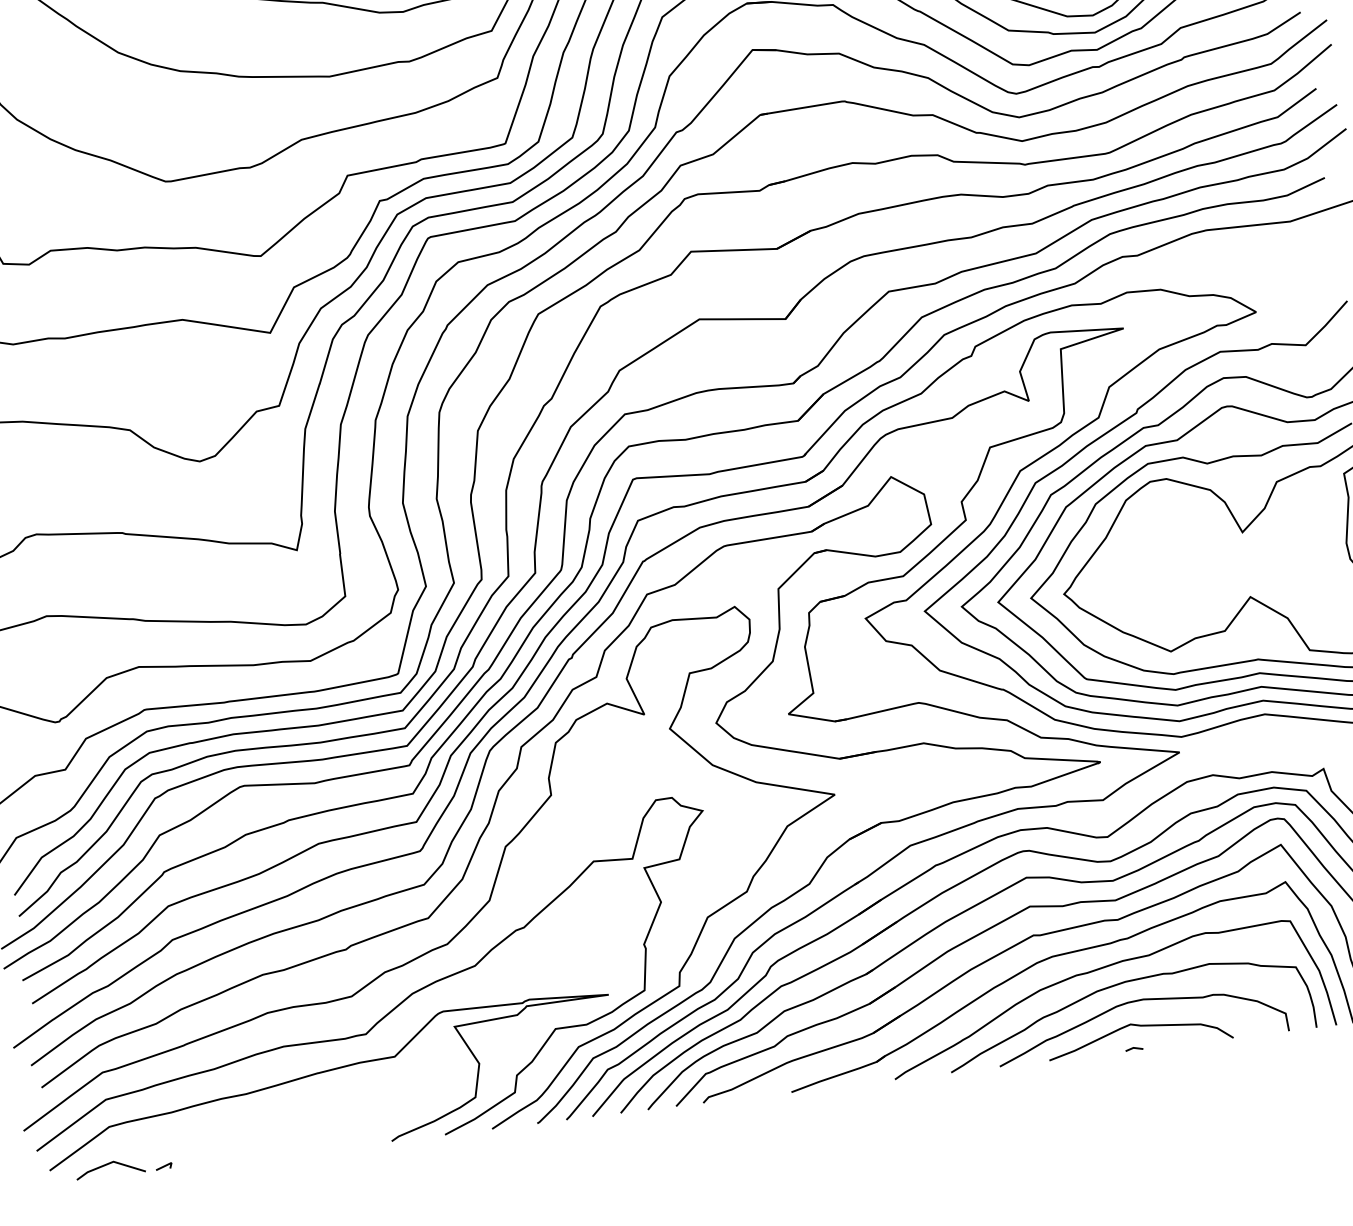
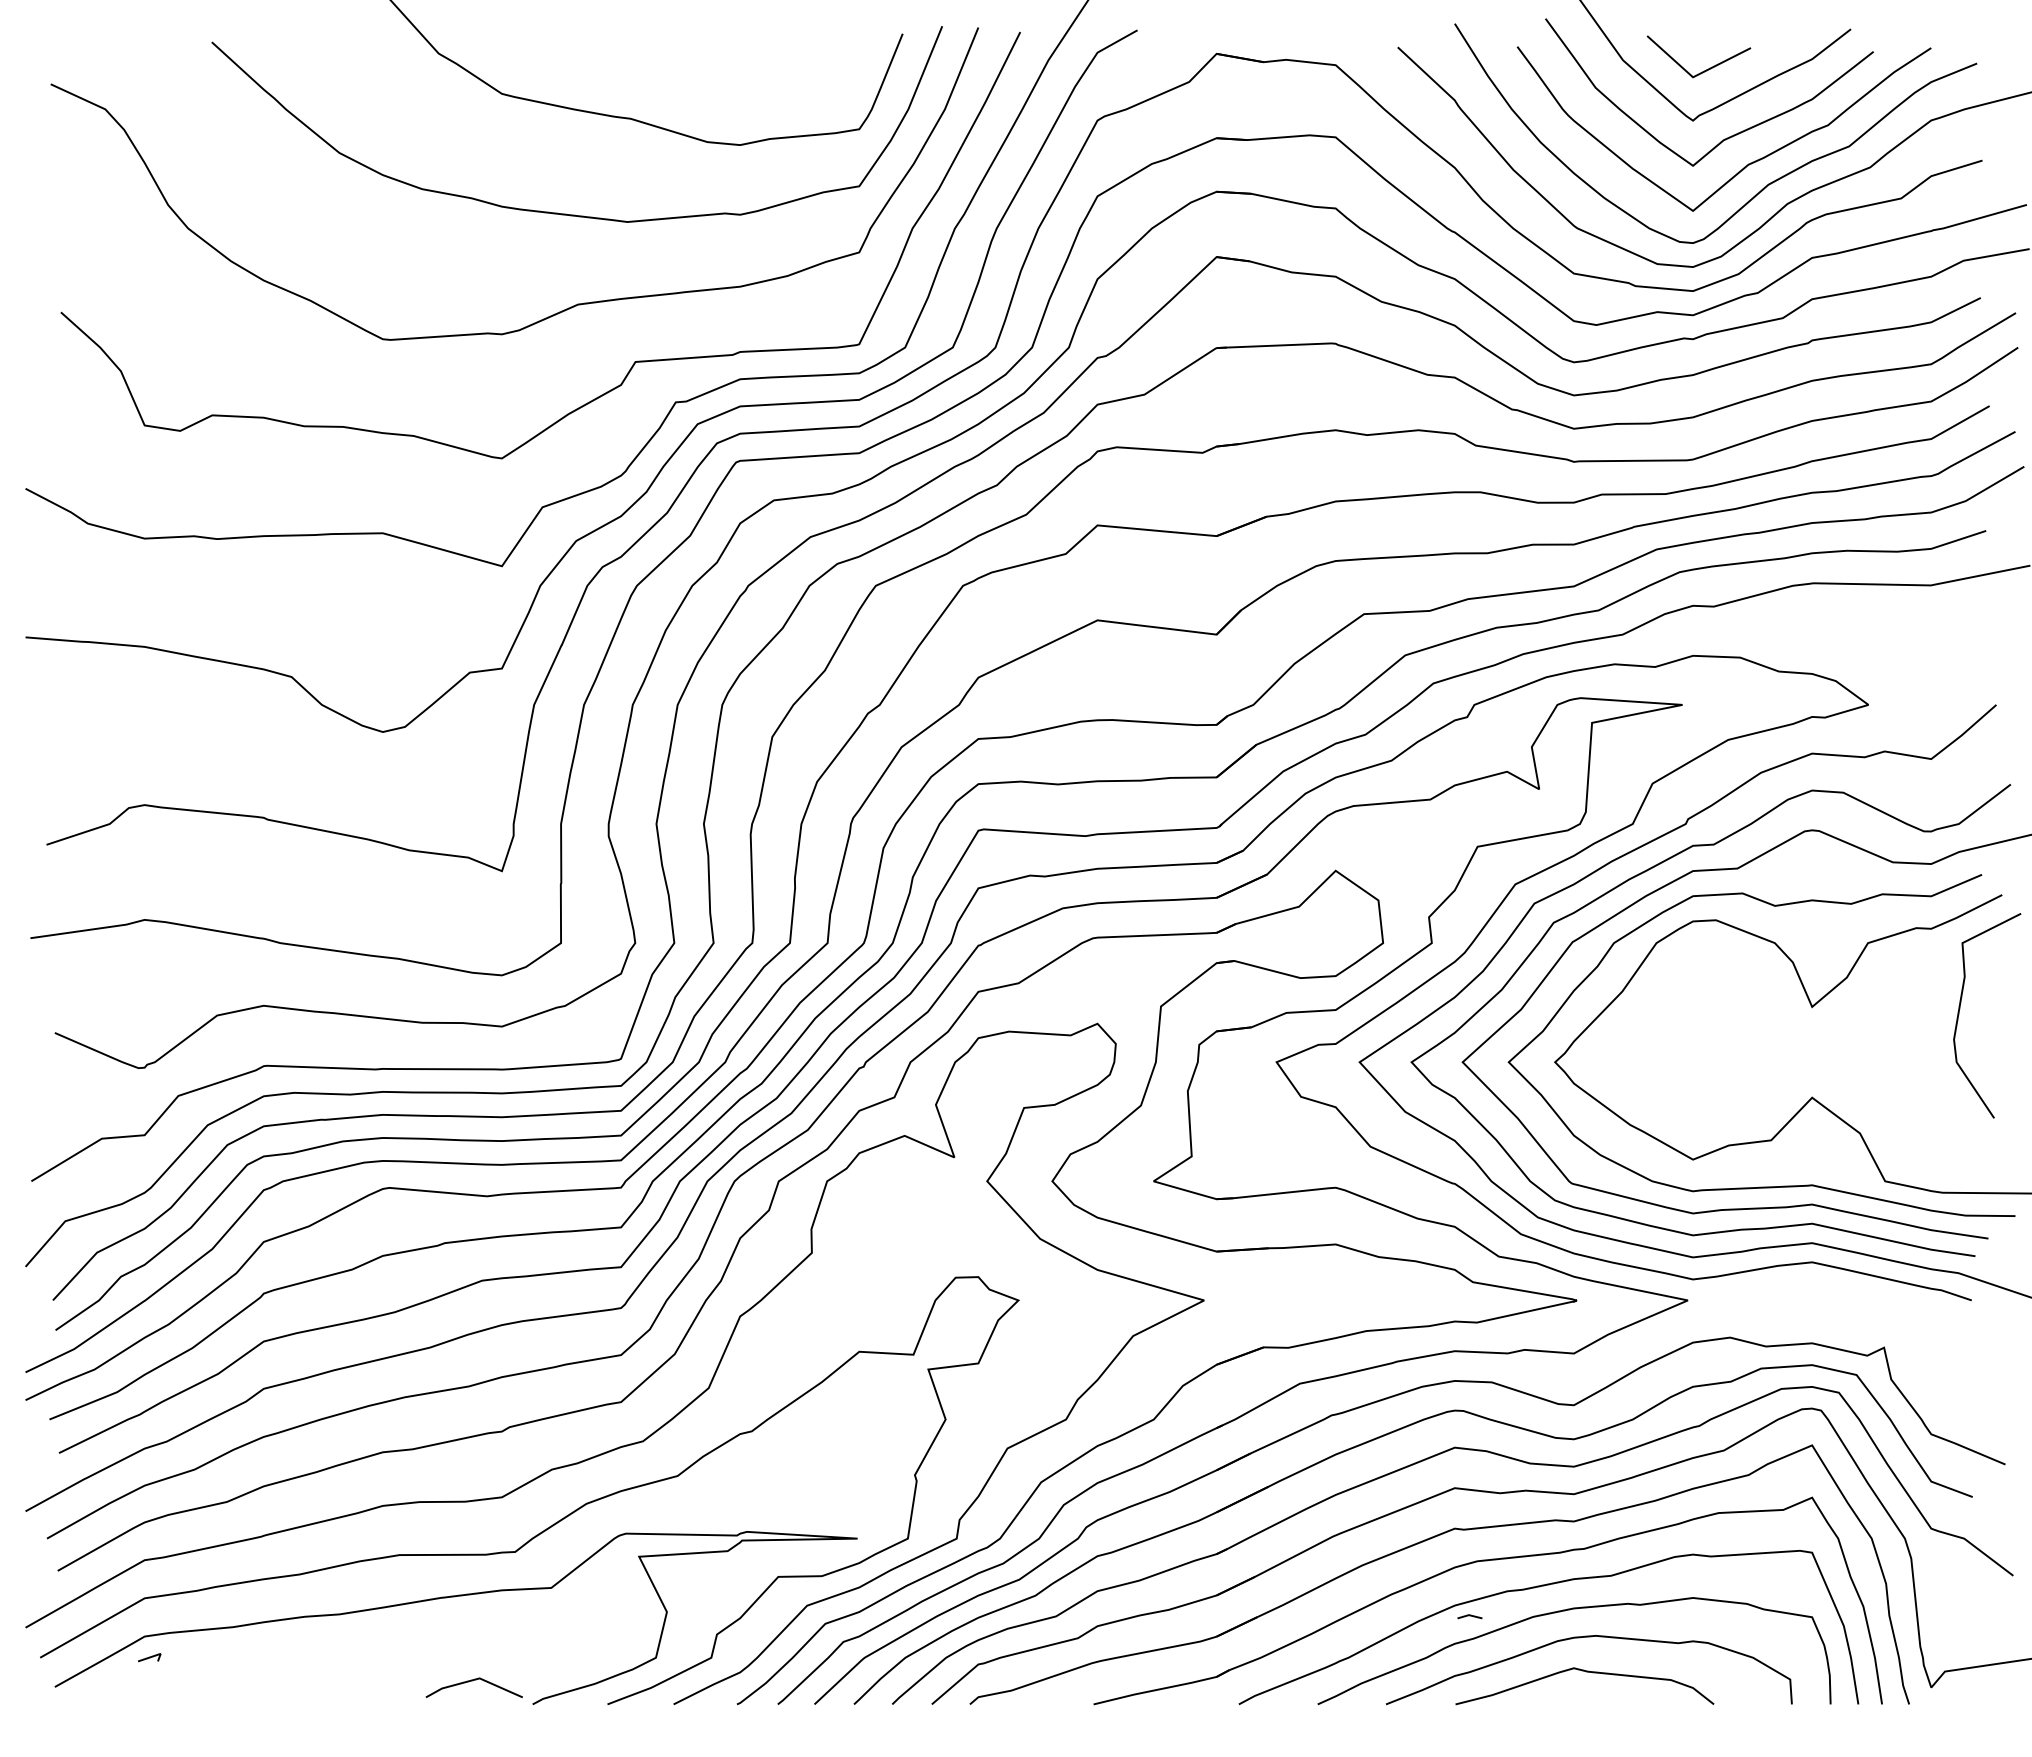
line: (1134, 1048) -> (1469, 1616), moved
line: (108, 1164) -> (472, 1681), moved
line: (163, 1166) -> (149, 1657), moved

